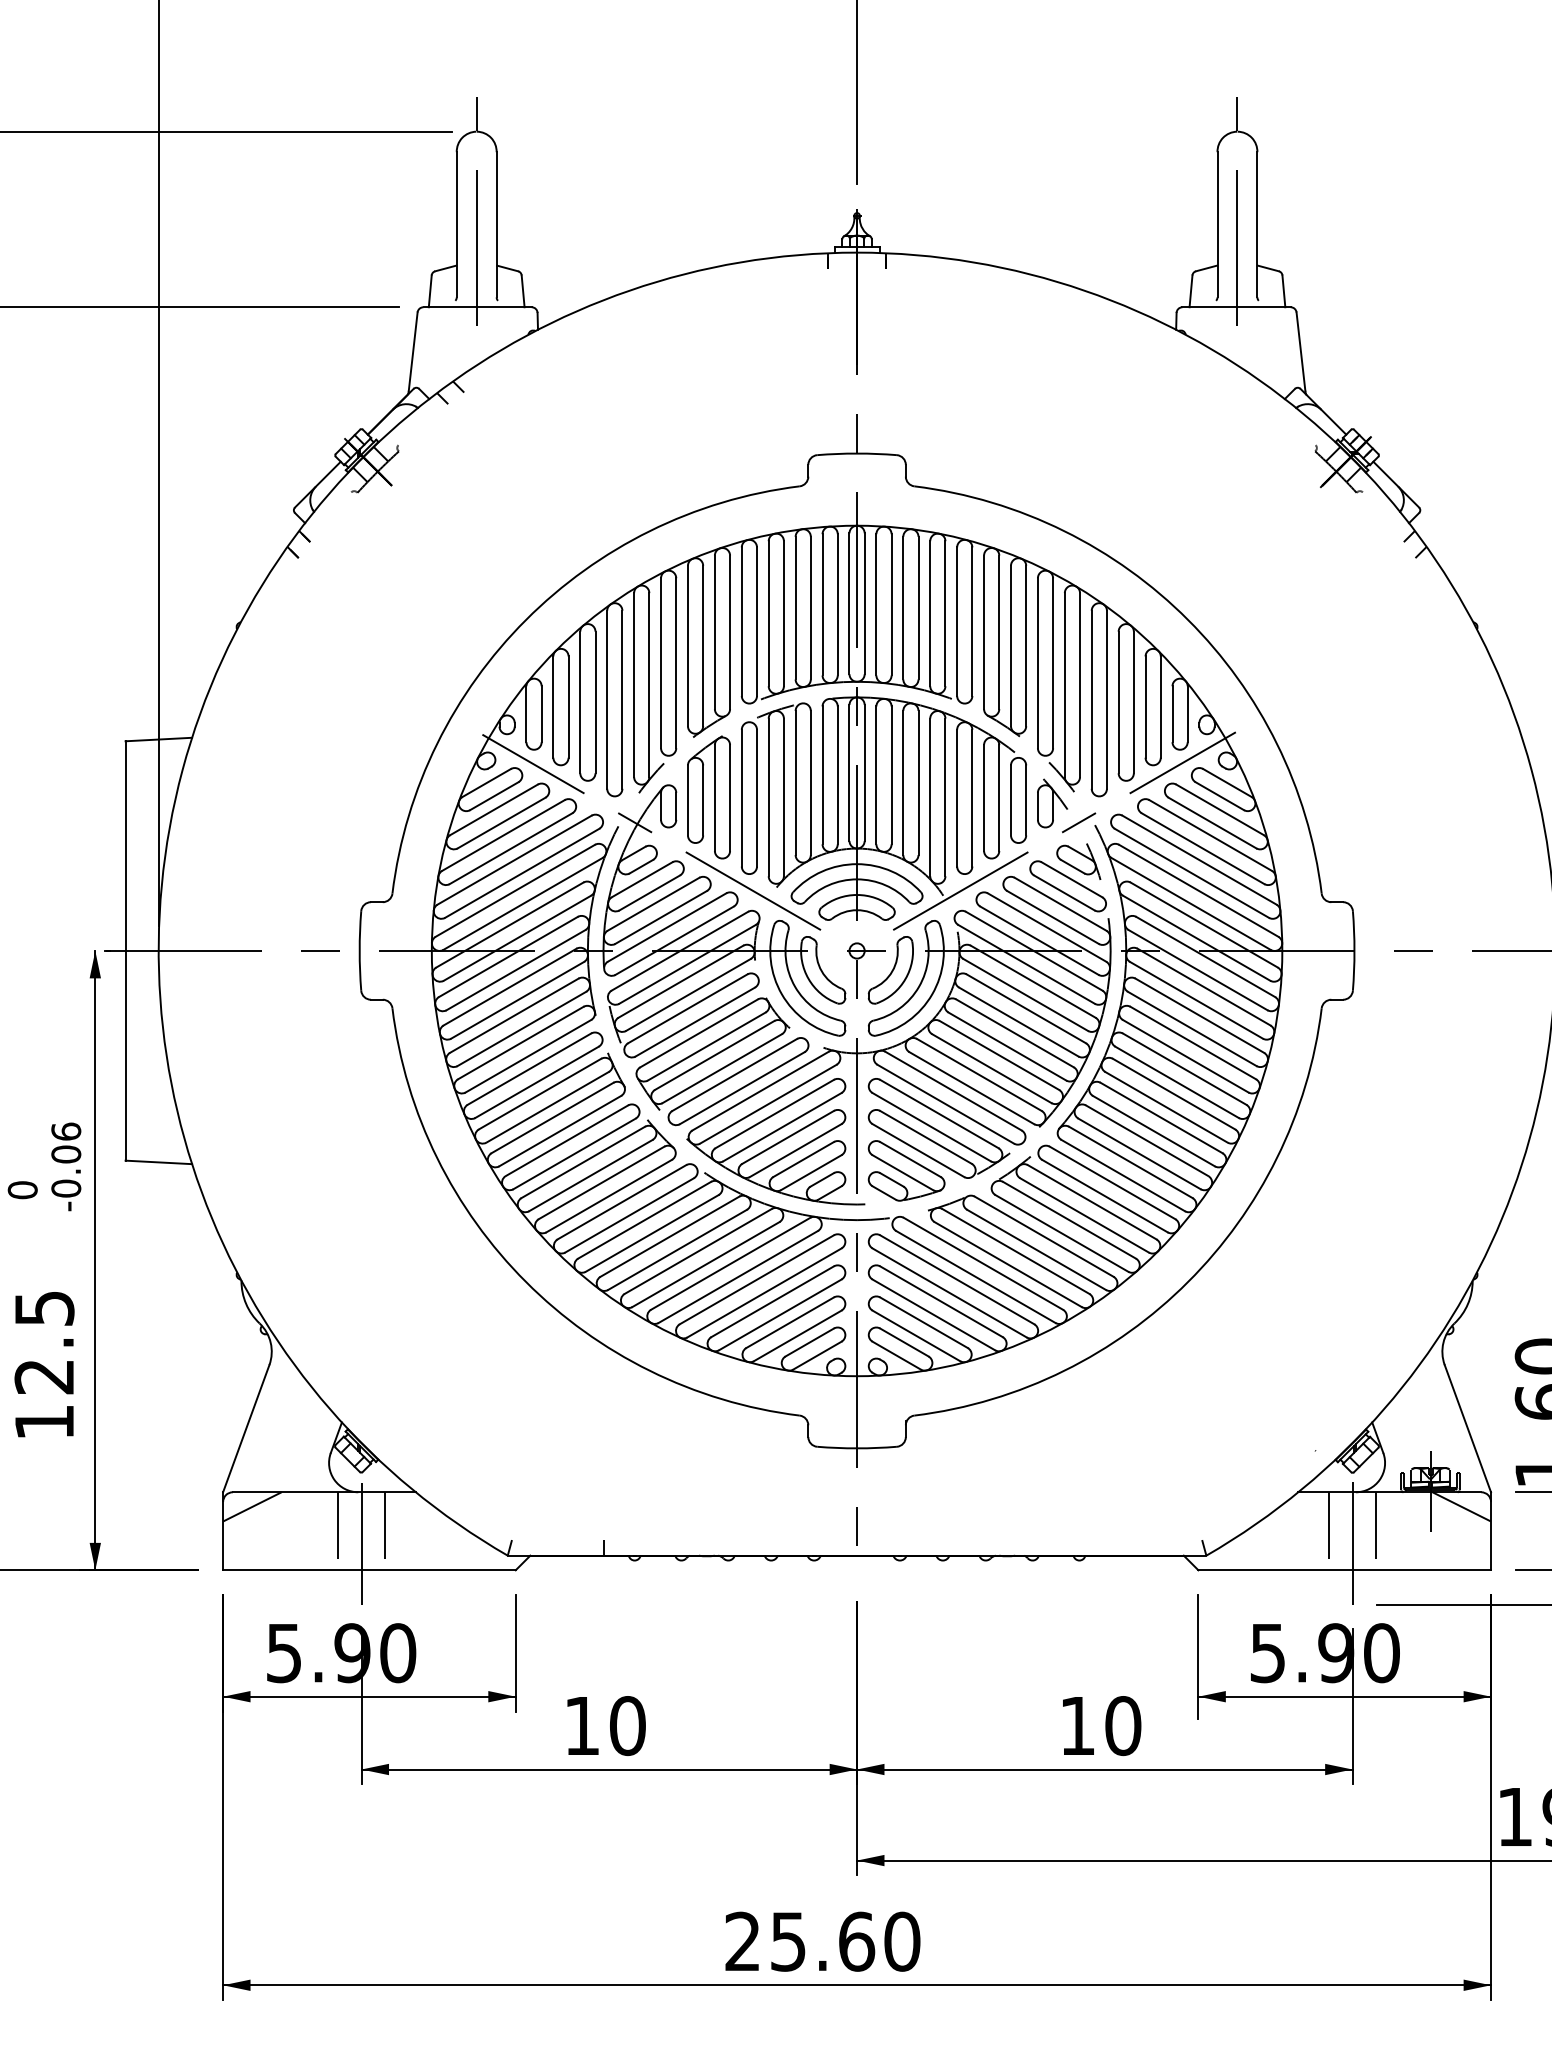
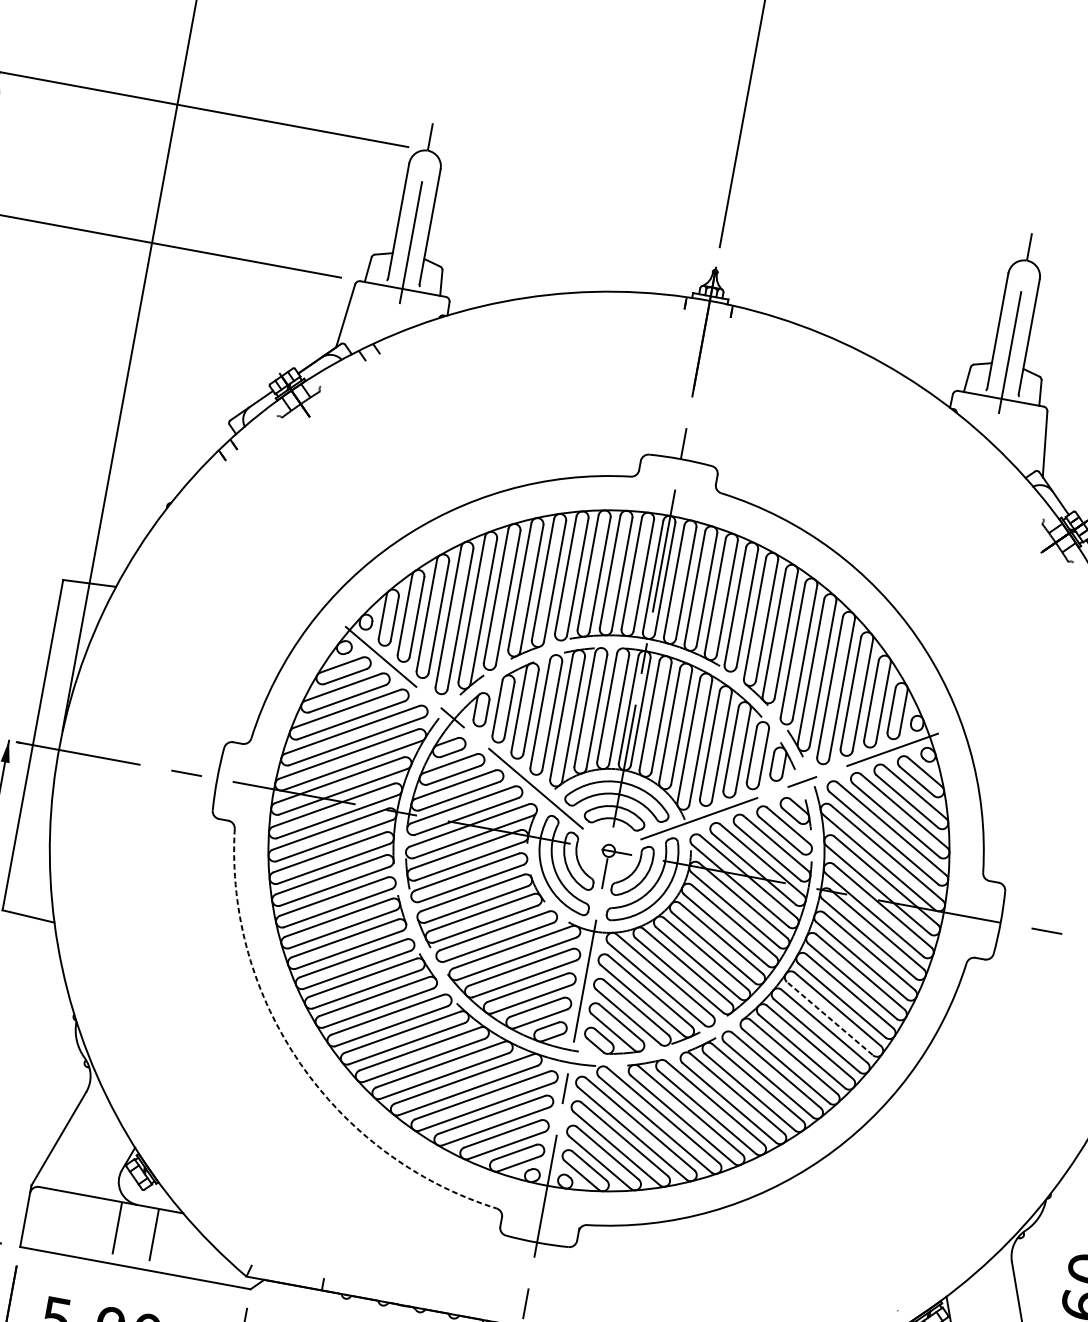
line: (1165, 1106) -> (829, 1017), solid -> dashed
arc: (526, 1282) -> (300, 1064), solid -> dashed
line: (252, 1506) -> (52, 1200), removed
line: (361, 1543) -> (133, 1245), removed

